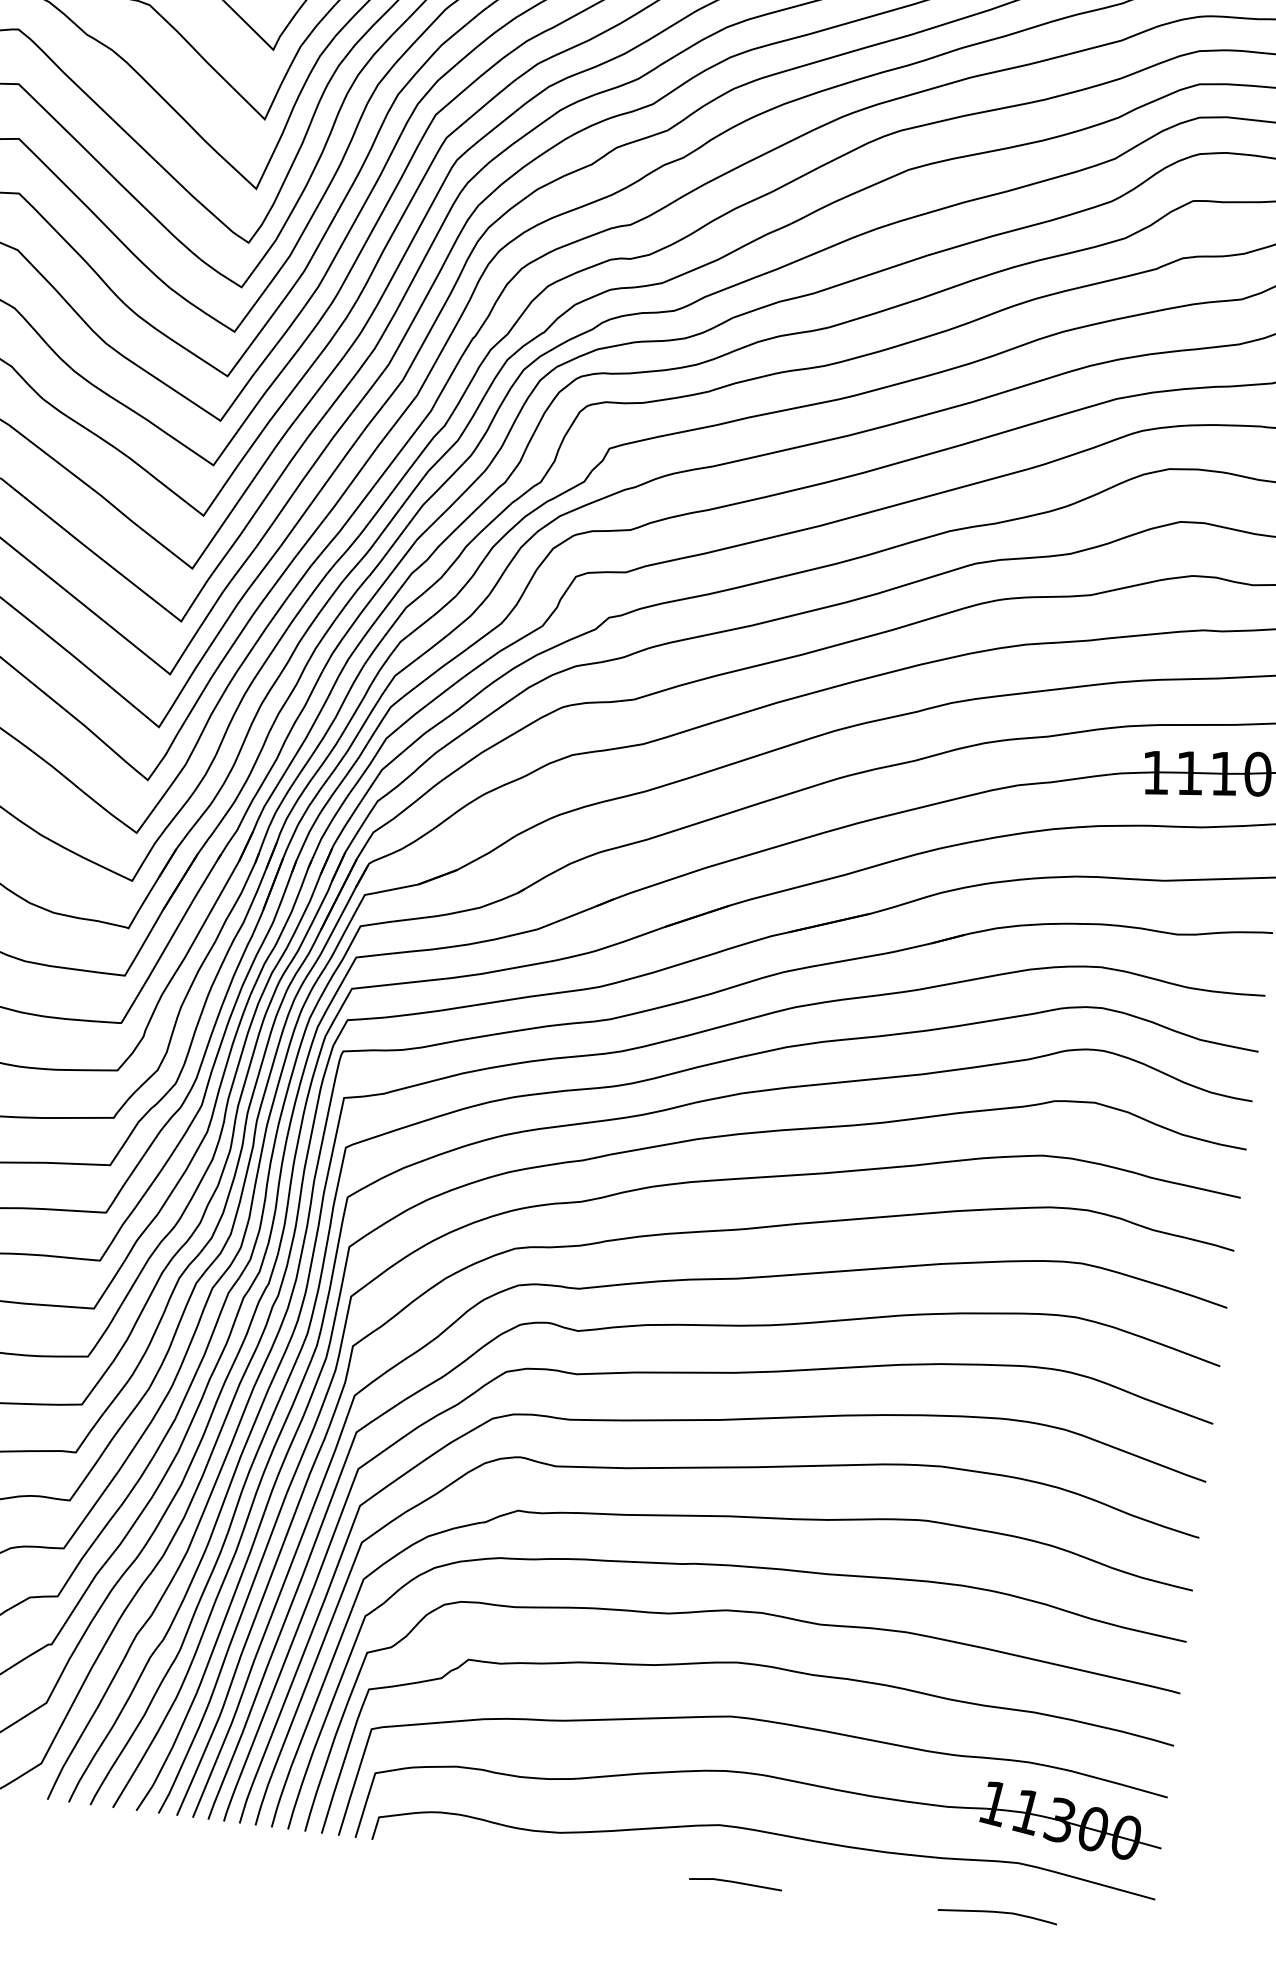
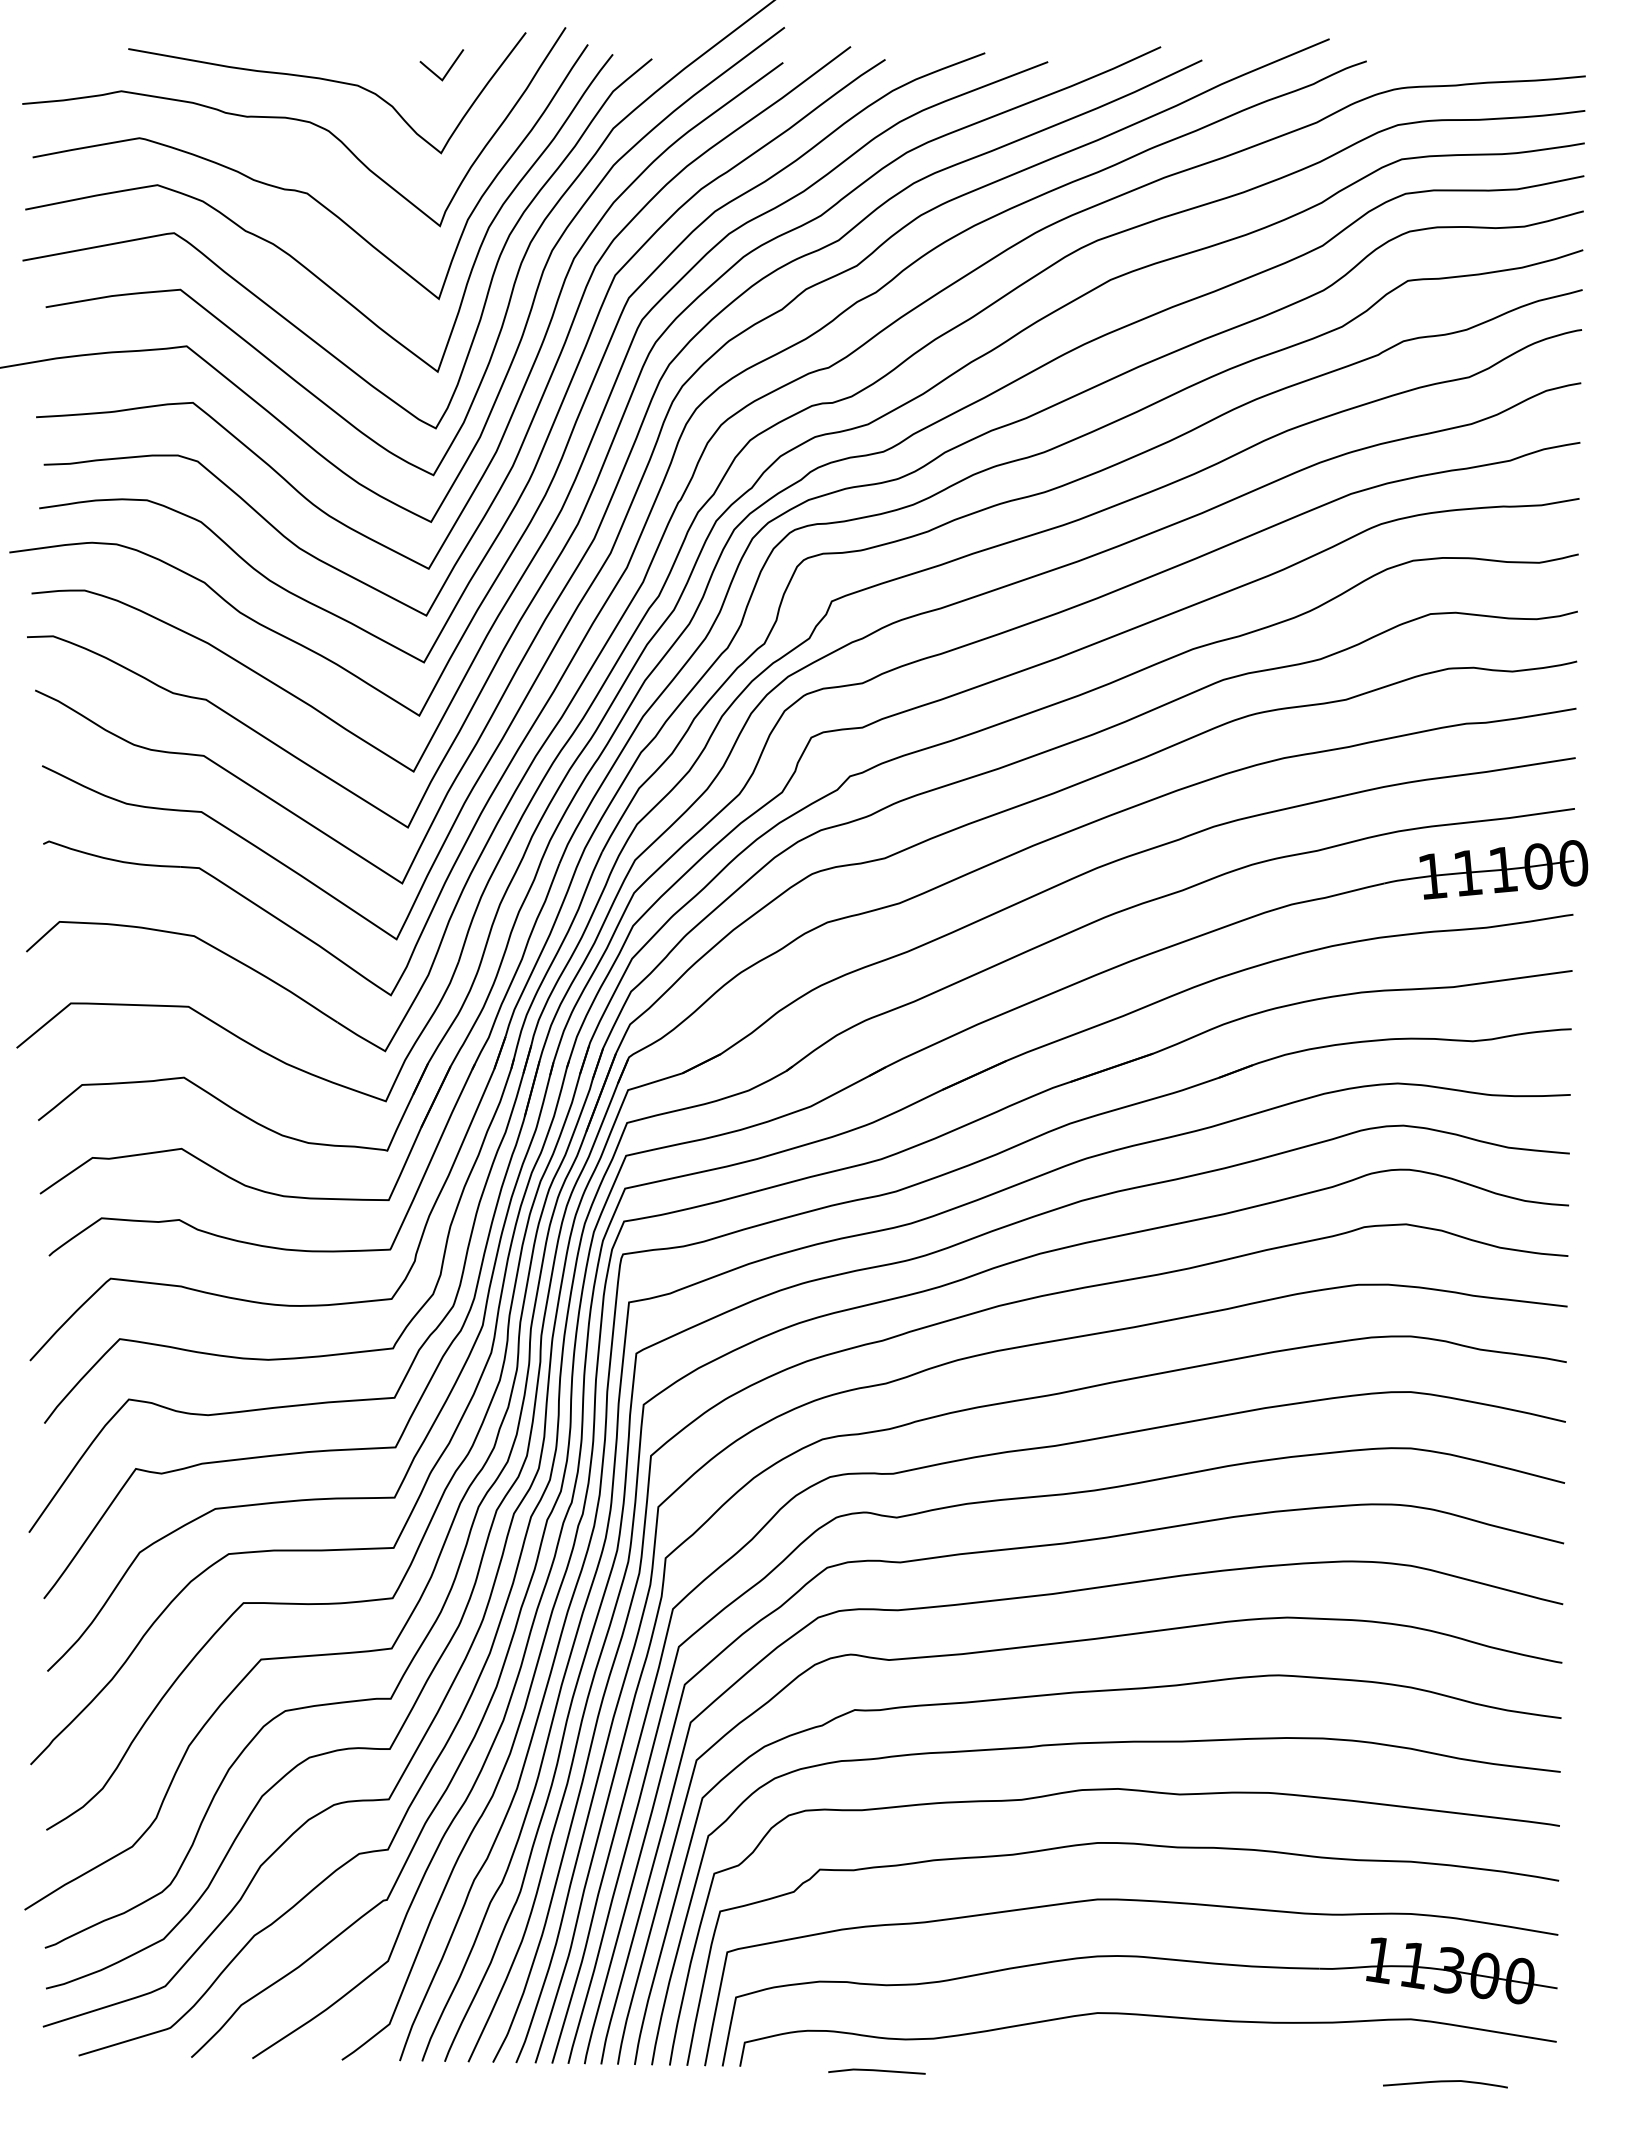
line: (735, 1883) -> (876, 2071), moved
curve: (997, 1913) -> (1445, 2082), moved

